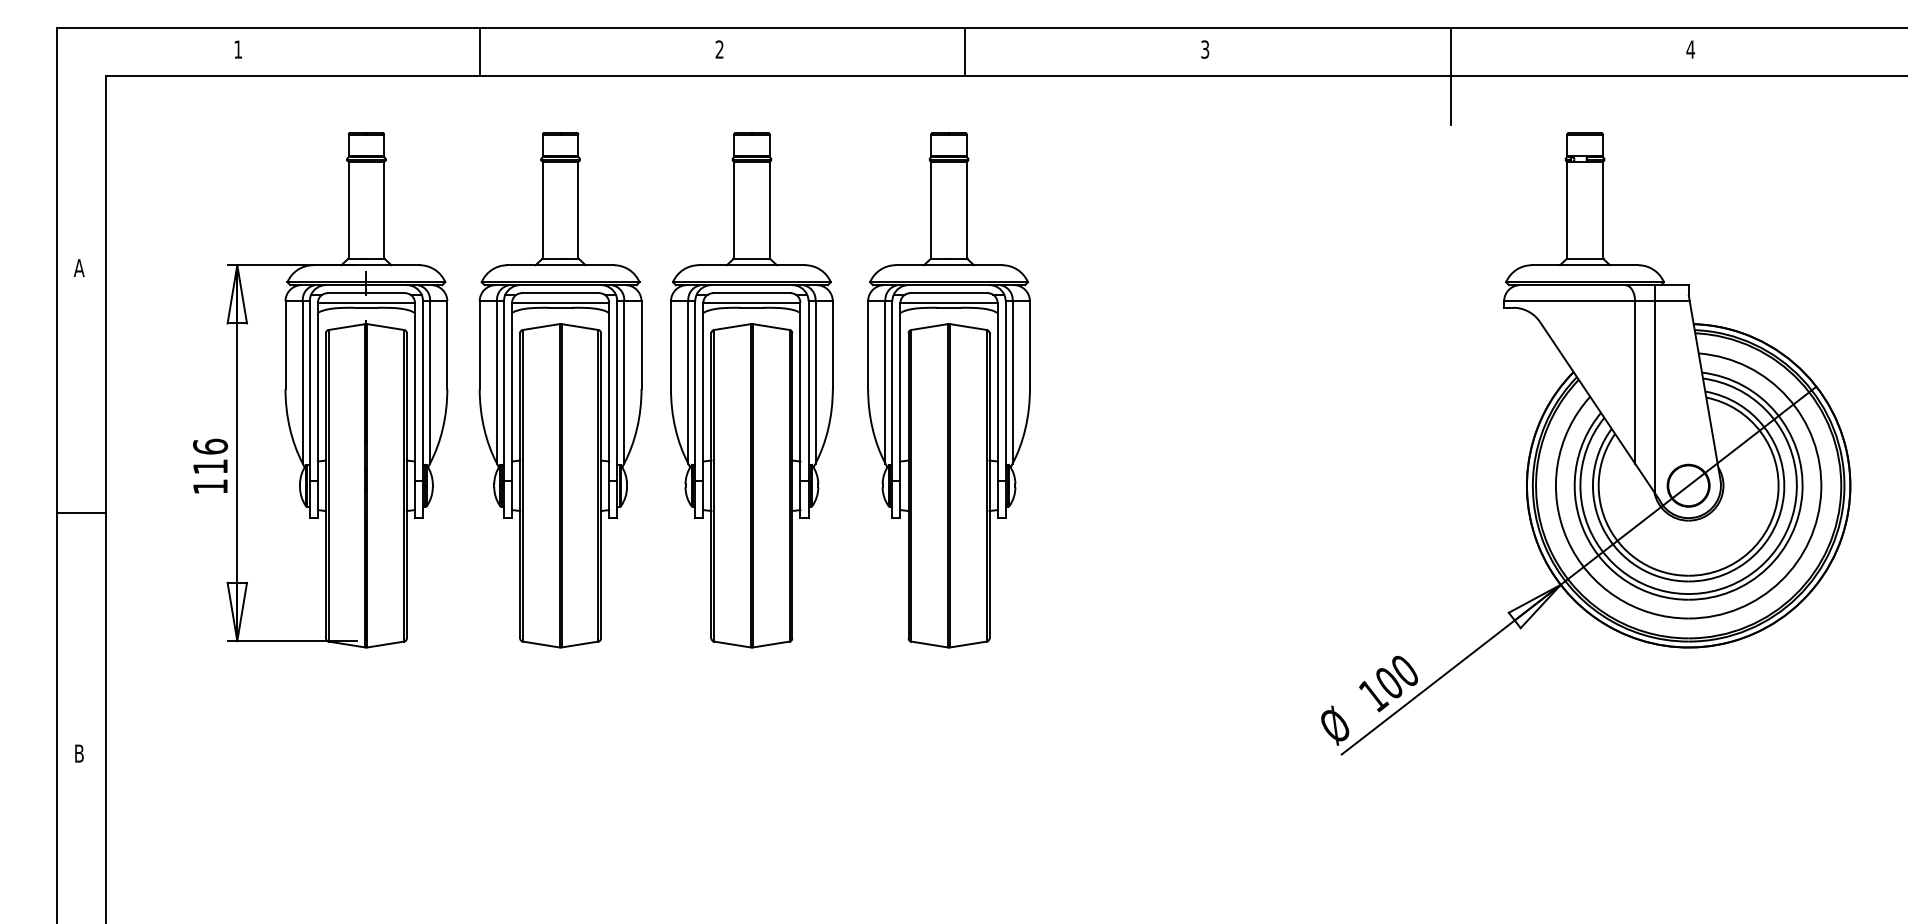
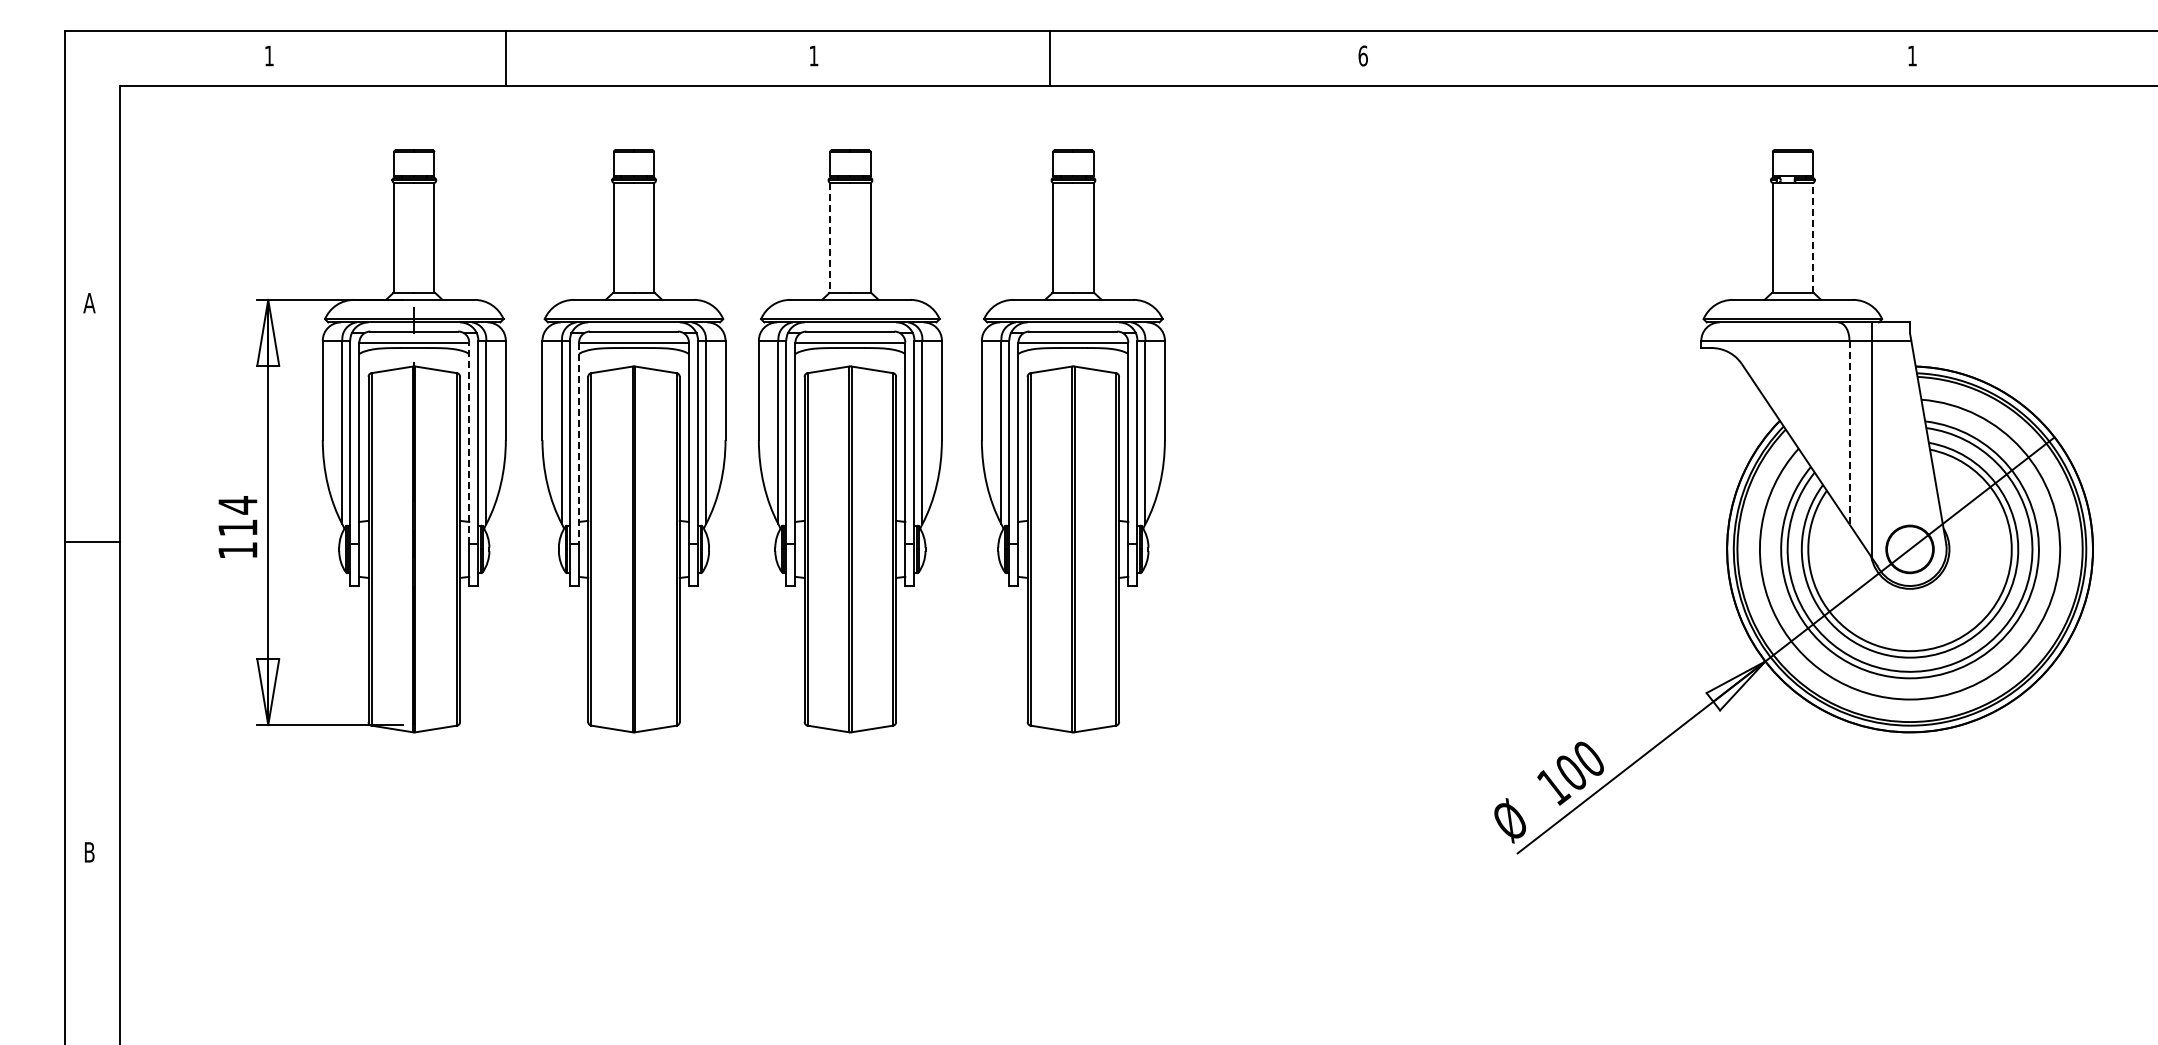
text: (719, 49) -> (813, 55), 2 -> 1
text: (1204, 49) -> (1362, 55), 3 -> 6
text: (1690, 49) -> (1912, 55), 4 -> 1
line: (479, 51) -> (505, 58), moved
line: (965, 51) -> (1049, 58), moved
line: (1451, 76) -> (1641, 86), removed
line: (734, 210) -> (830, 238), solid -> dashed
line: (1603, 210) -> (1813, 238), solid -> dashed
line: (1635, 382) -> (1849, 432), solid -> dashed
line: (415, 392) -> (469, 443), solid -> dashed
line: (512, 392) -> (579, 443), solid -> dashed
text: (210, 446) -> (237, 505), 116 -> 114
line: (81, 513) -> (91, 542), moved

